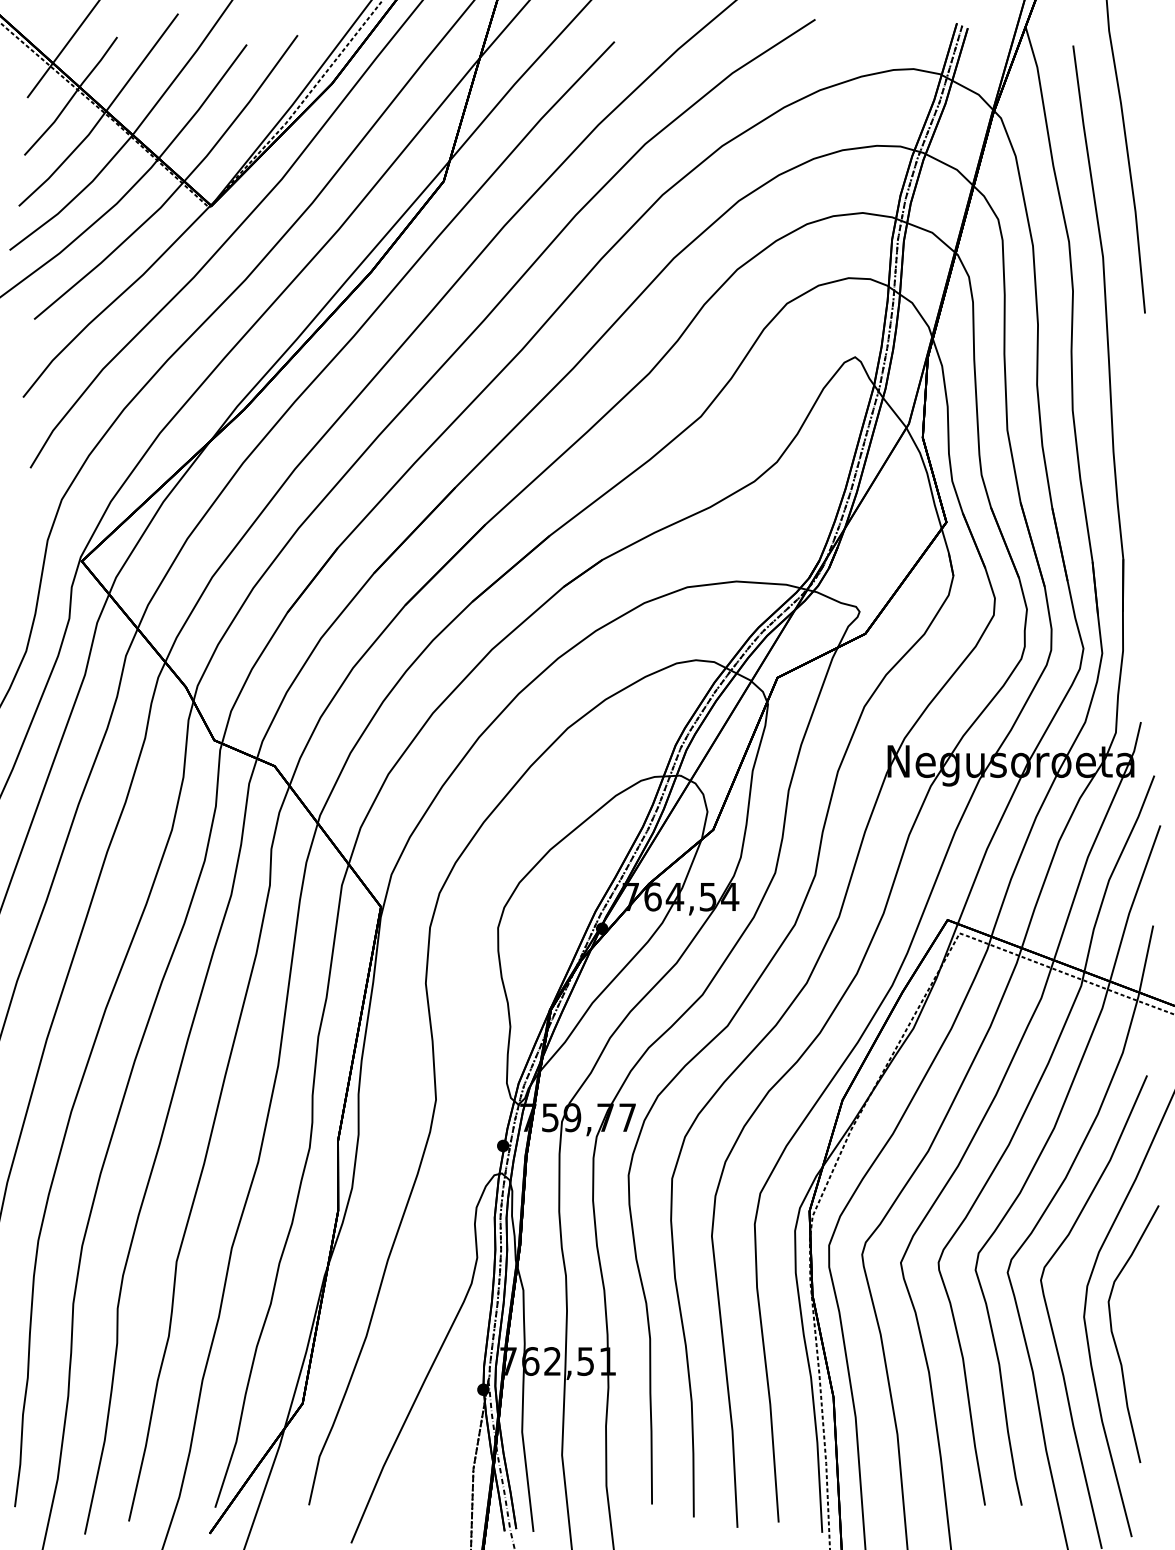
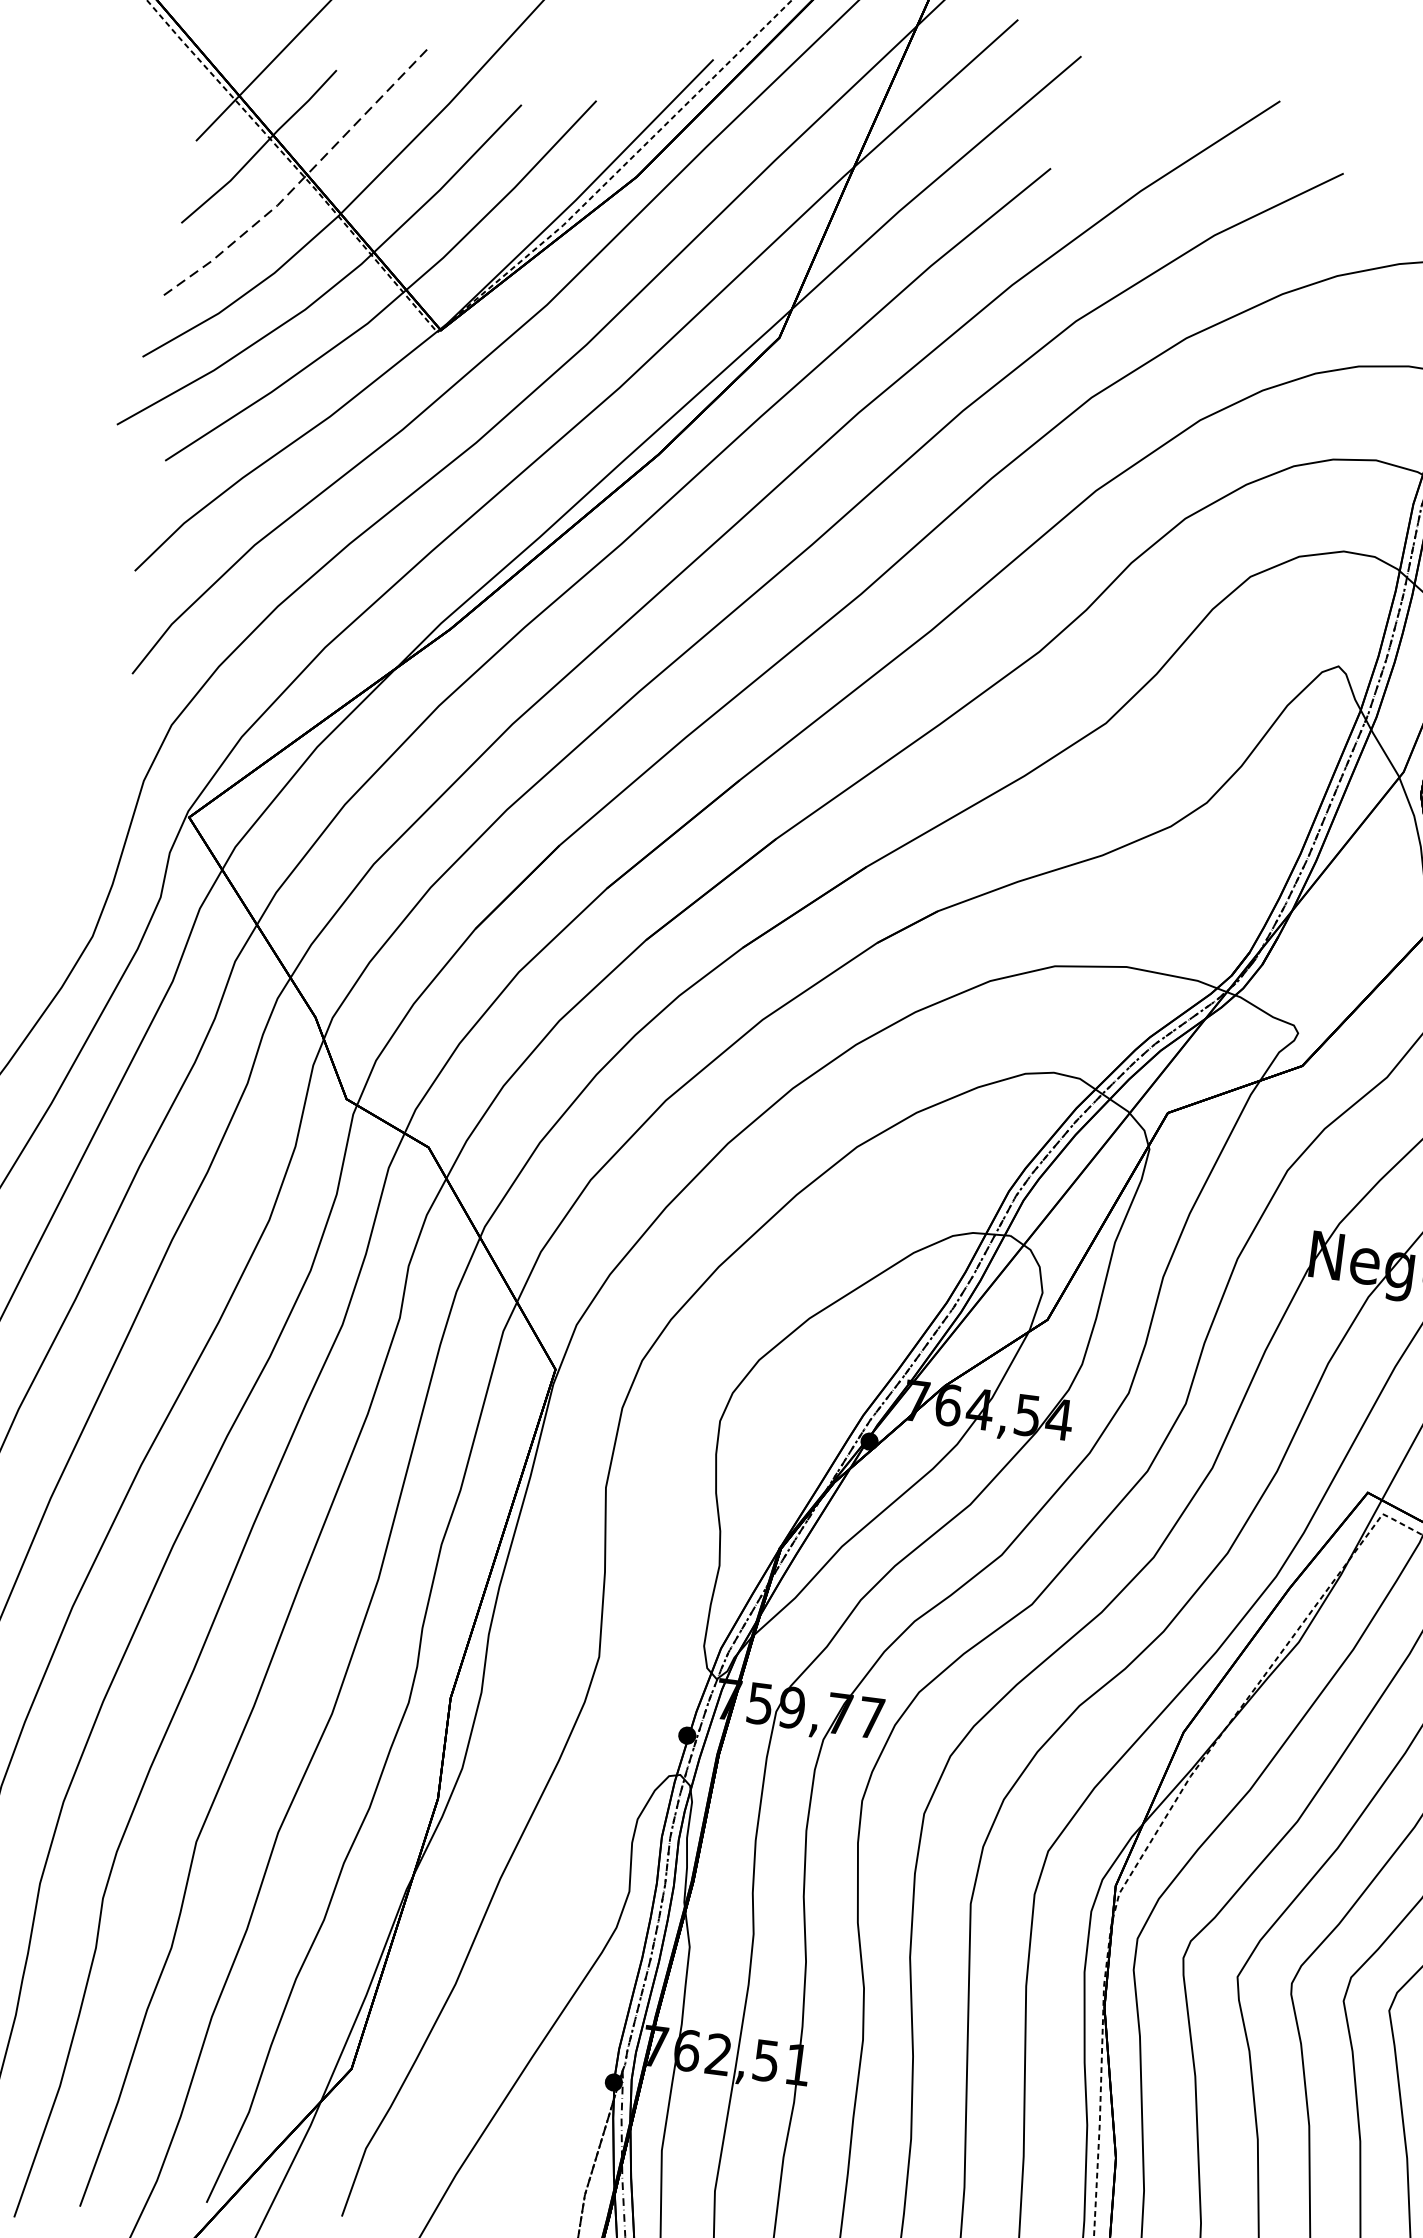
line: (102, 115) -> (300, 180), solid -> dashed

